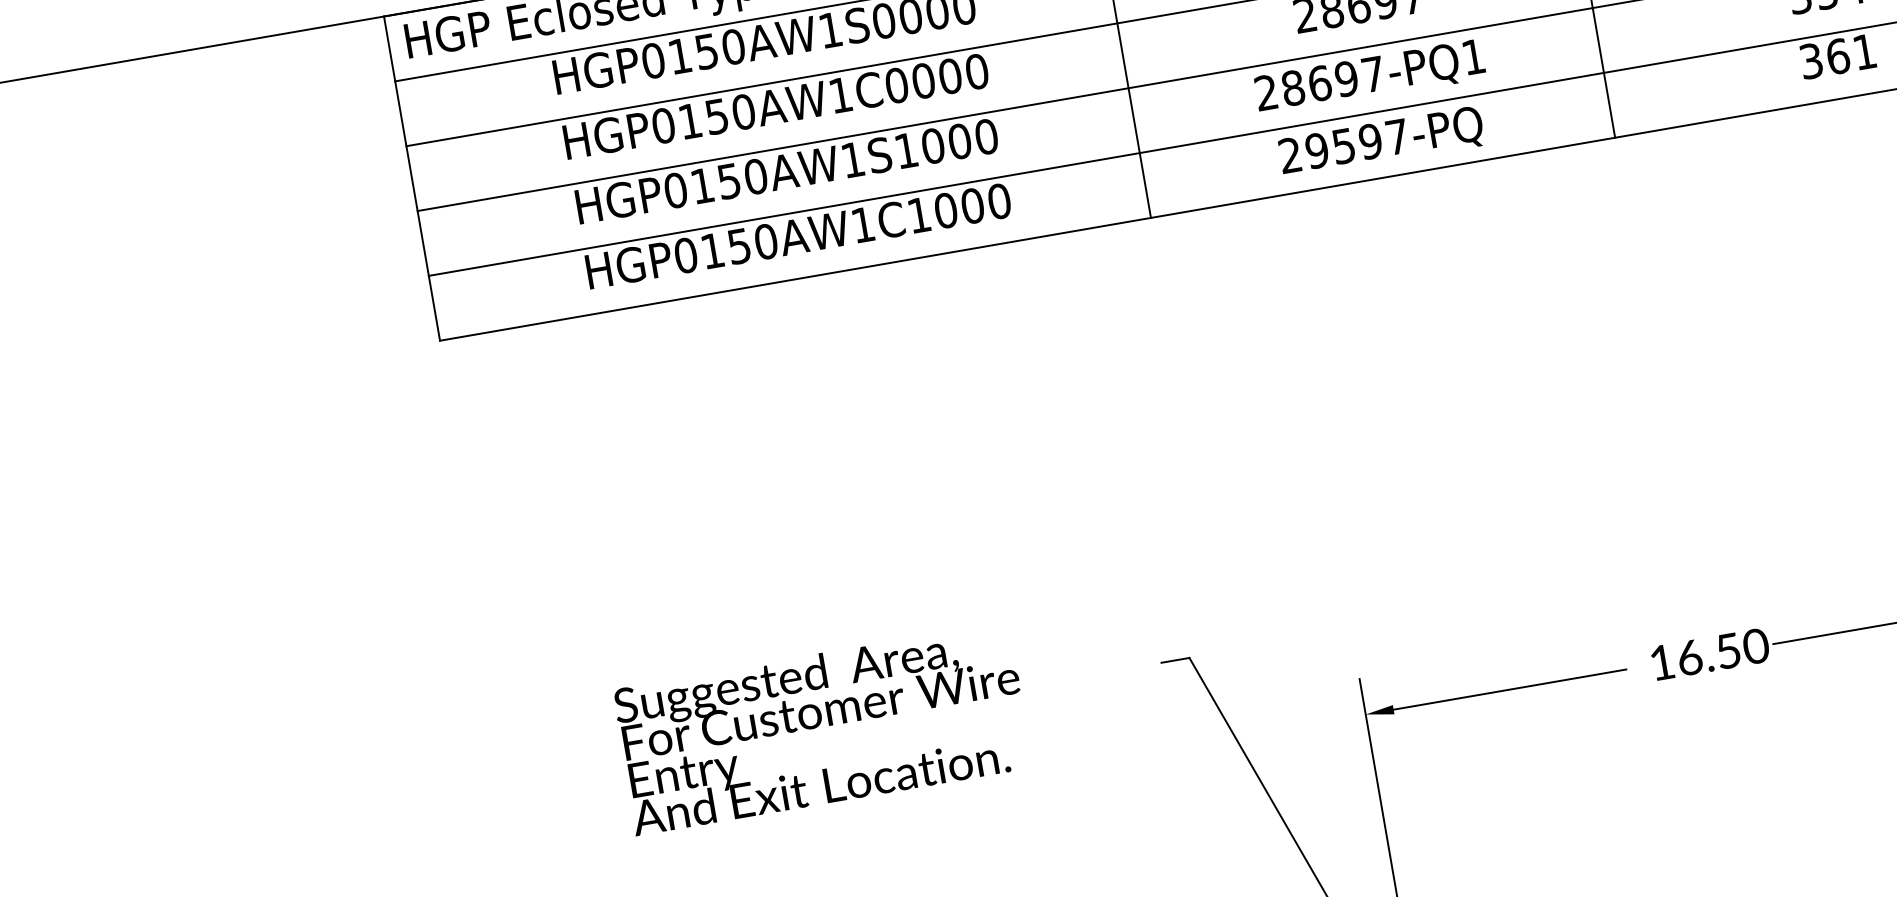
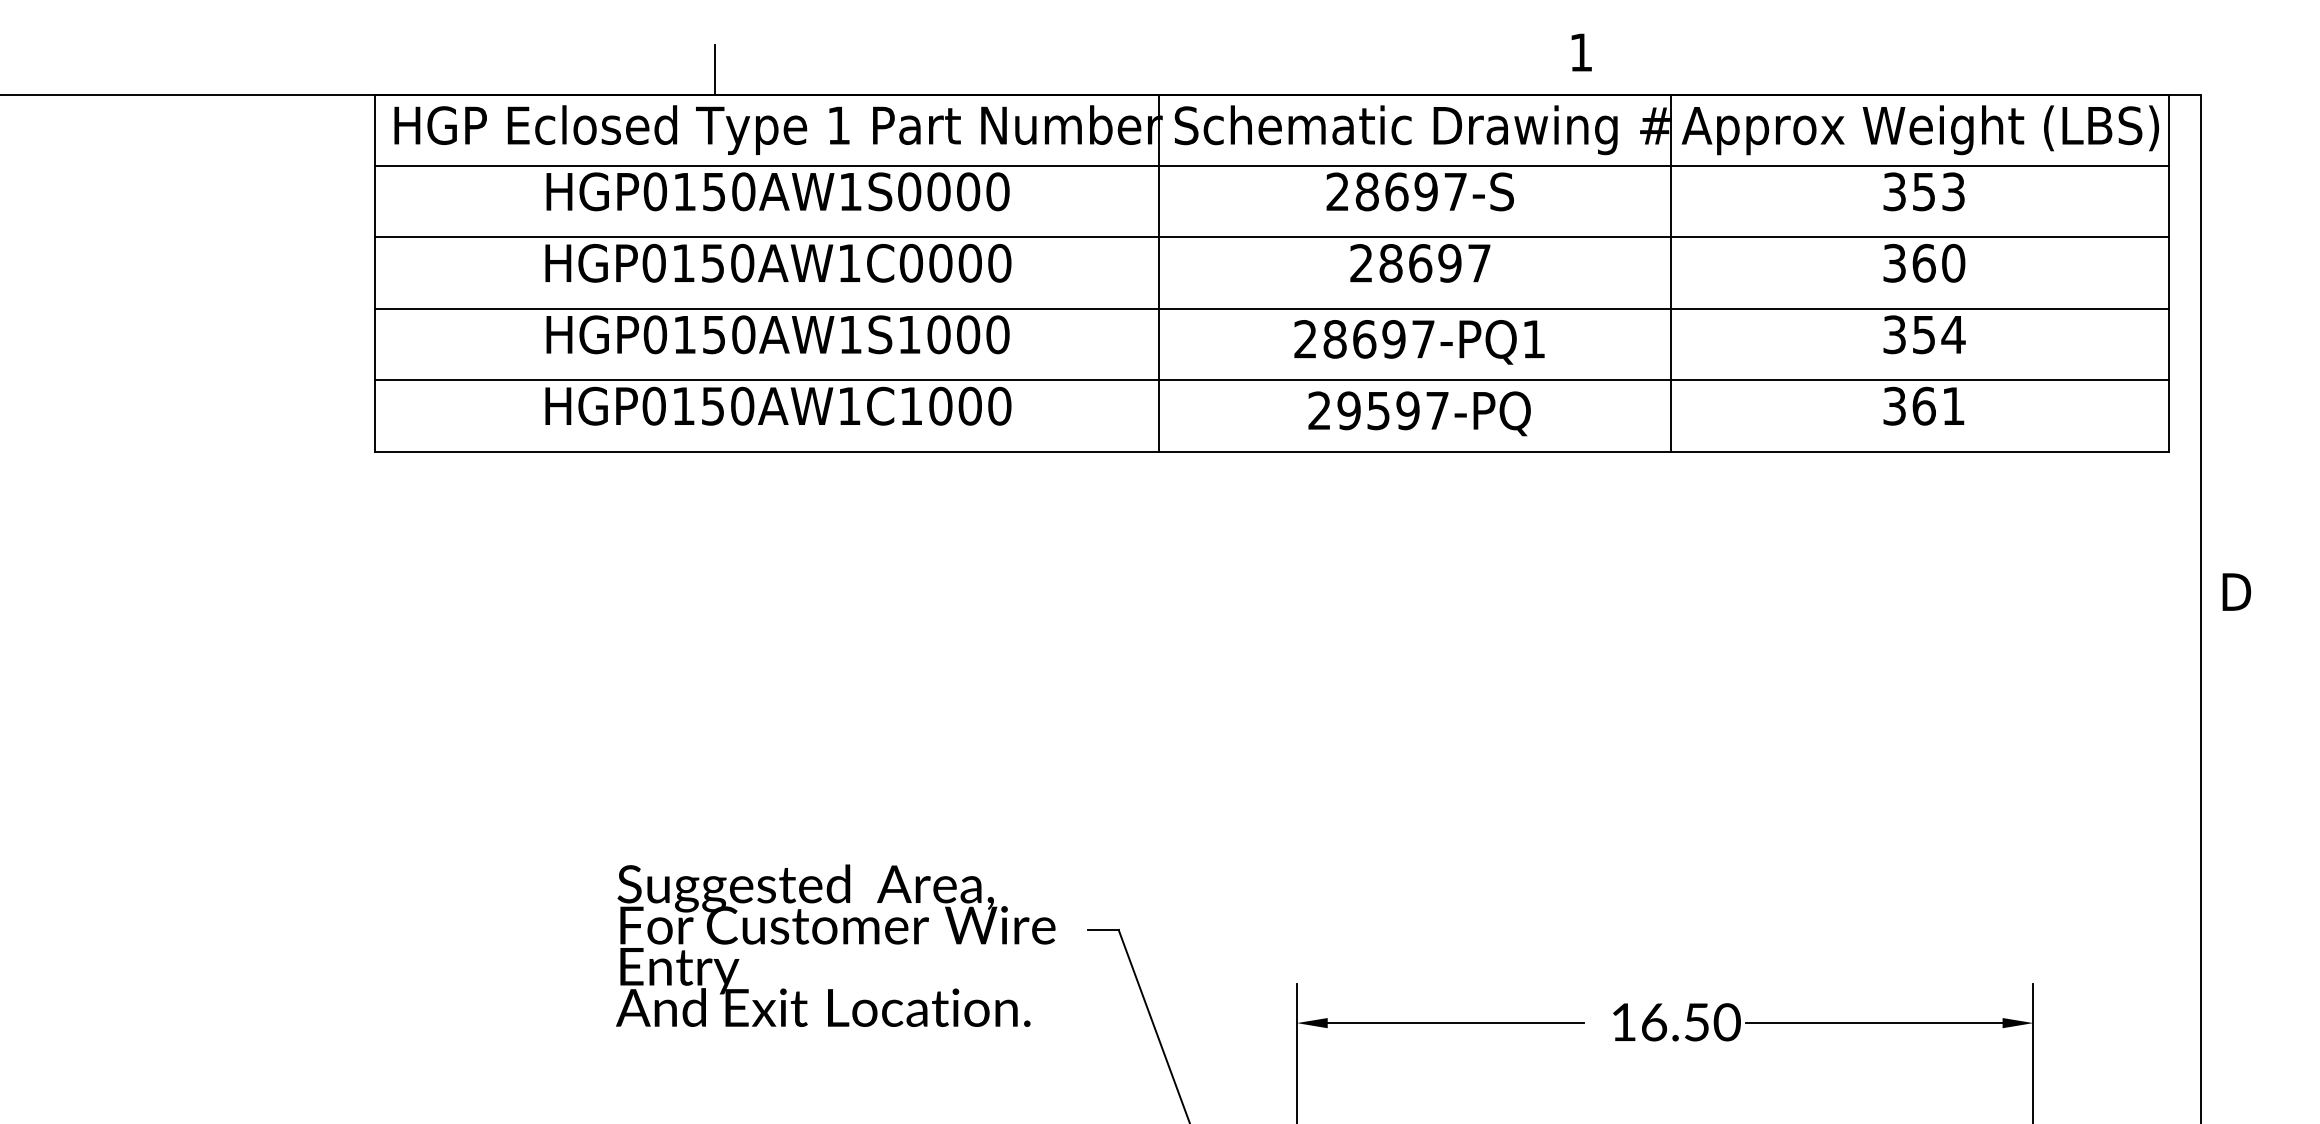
text: (822, 728) -> (835, 945), moved

